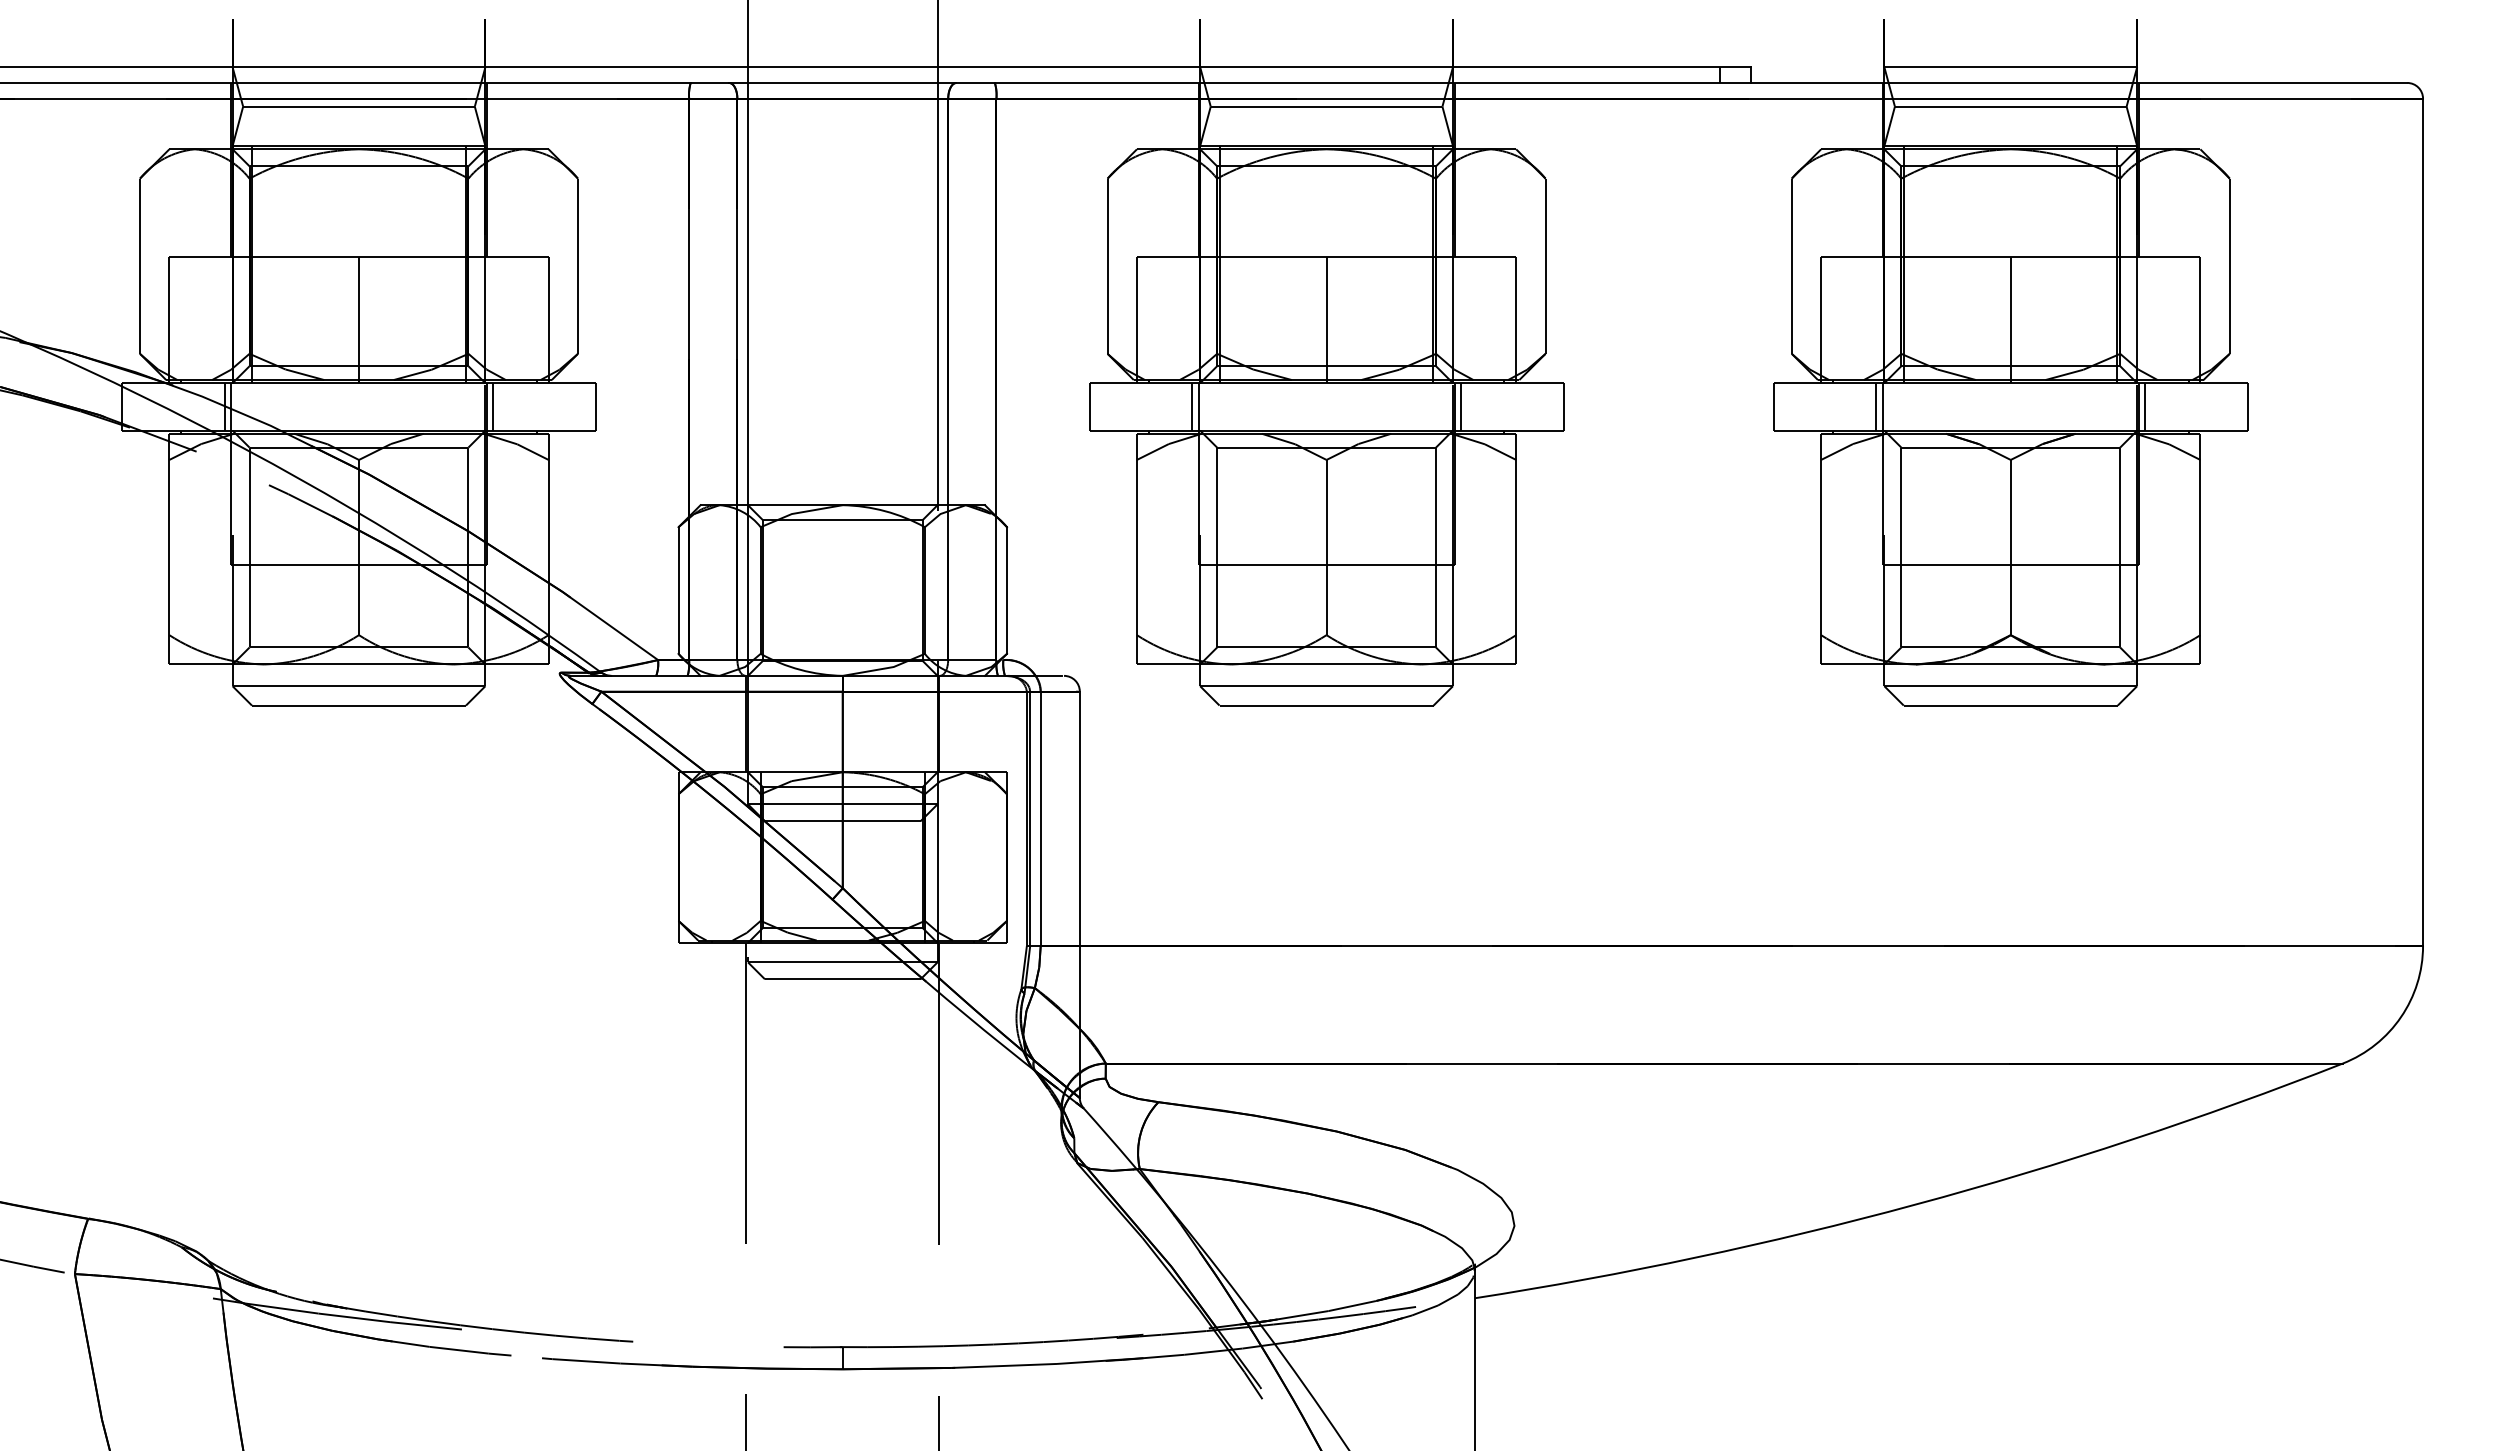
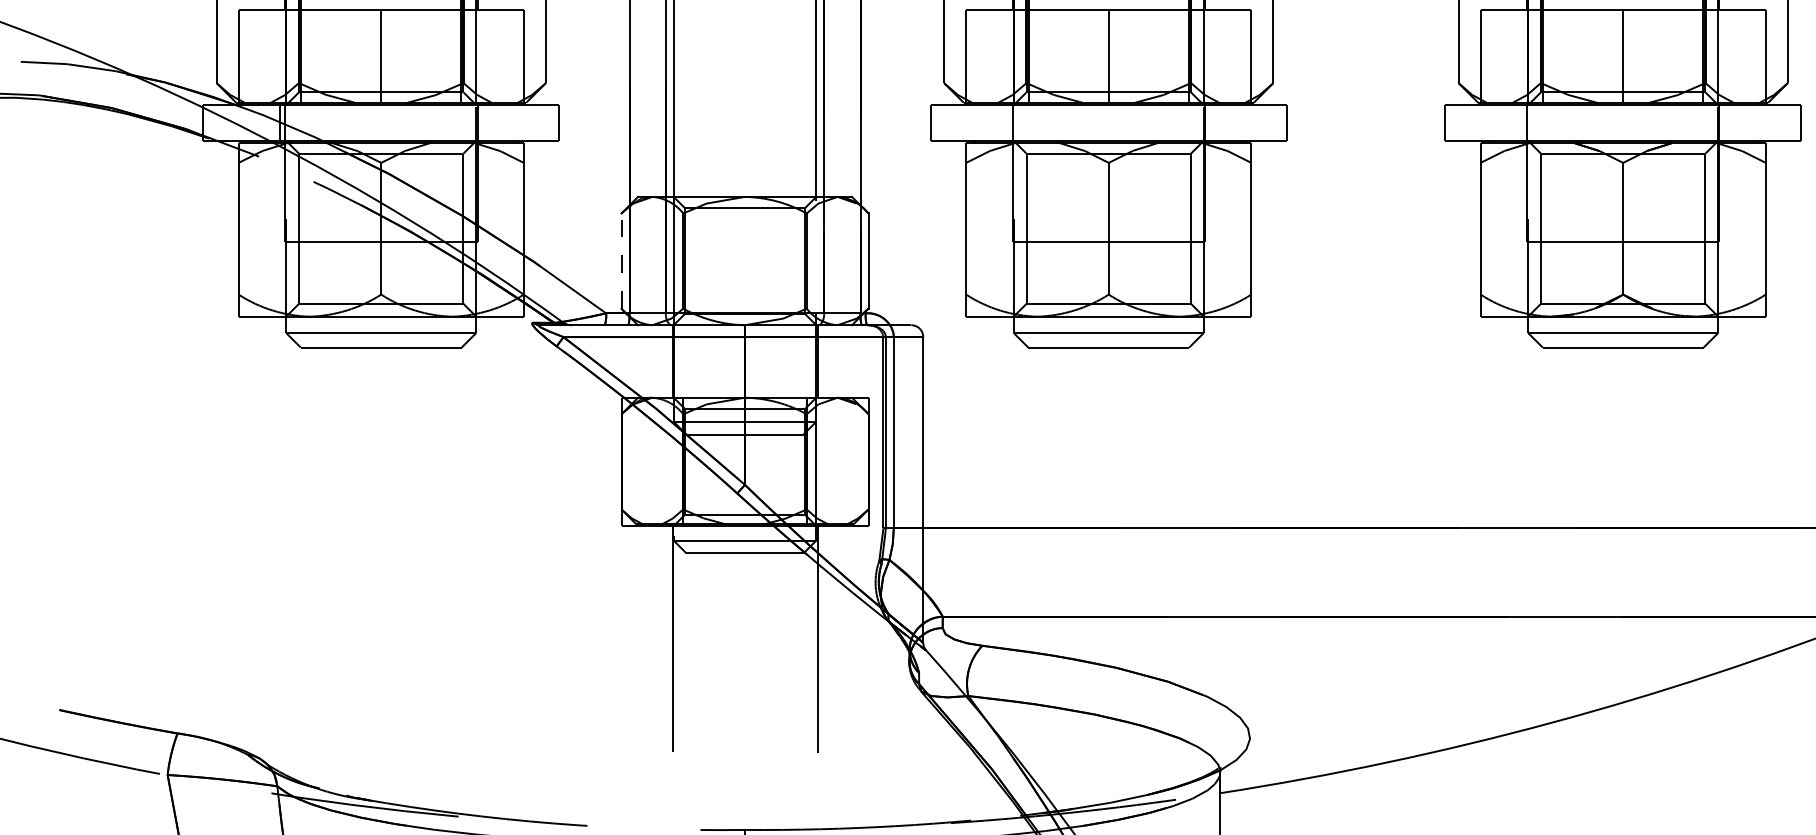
line: (493, 406) -> (482, 122), removed
line: (1192, 406) -> (1007, 122), removed
line: (1460, 406) -> (1209, 122), removed
line: (1876, 406) -> (1522, 122), removed
line: (2145, 406) -> (1724, 122), removed
line: (678, 590) -> (621, 261), solid -> dashed

